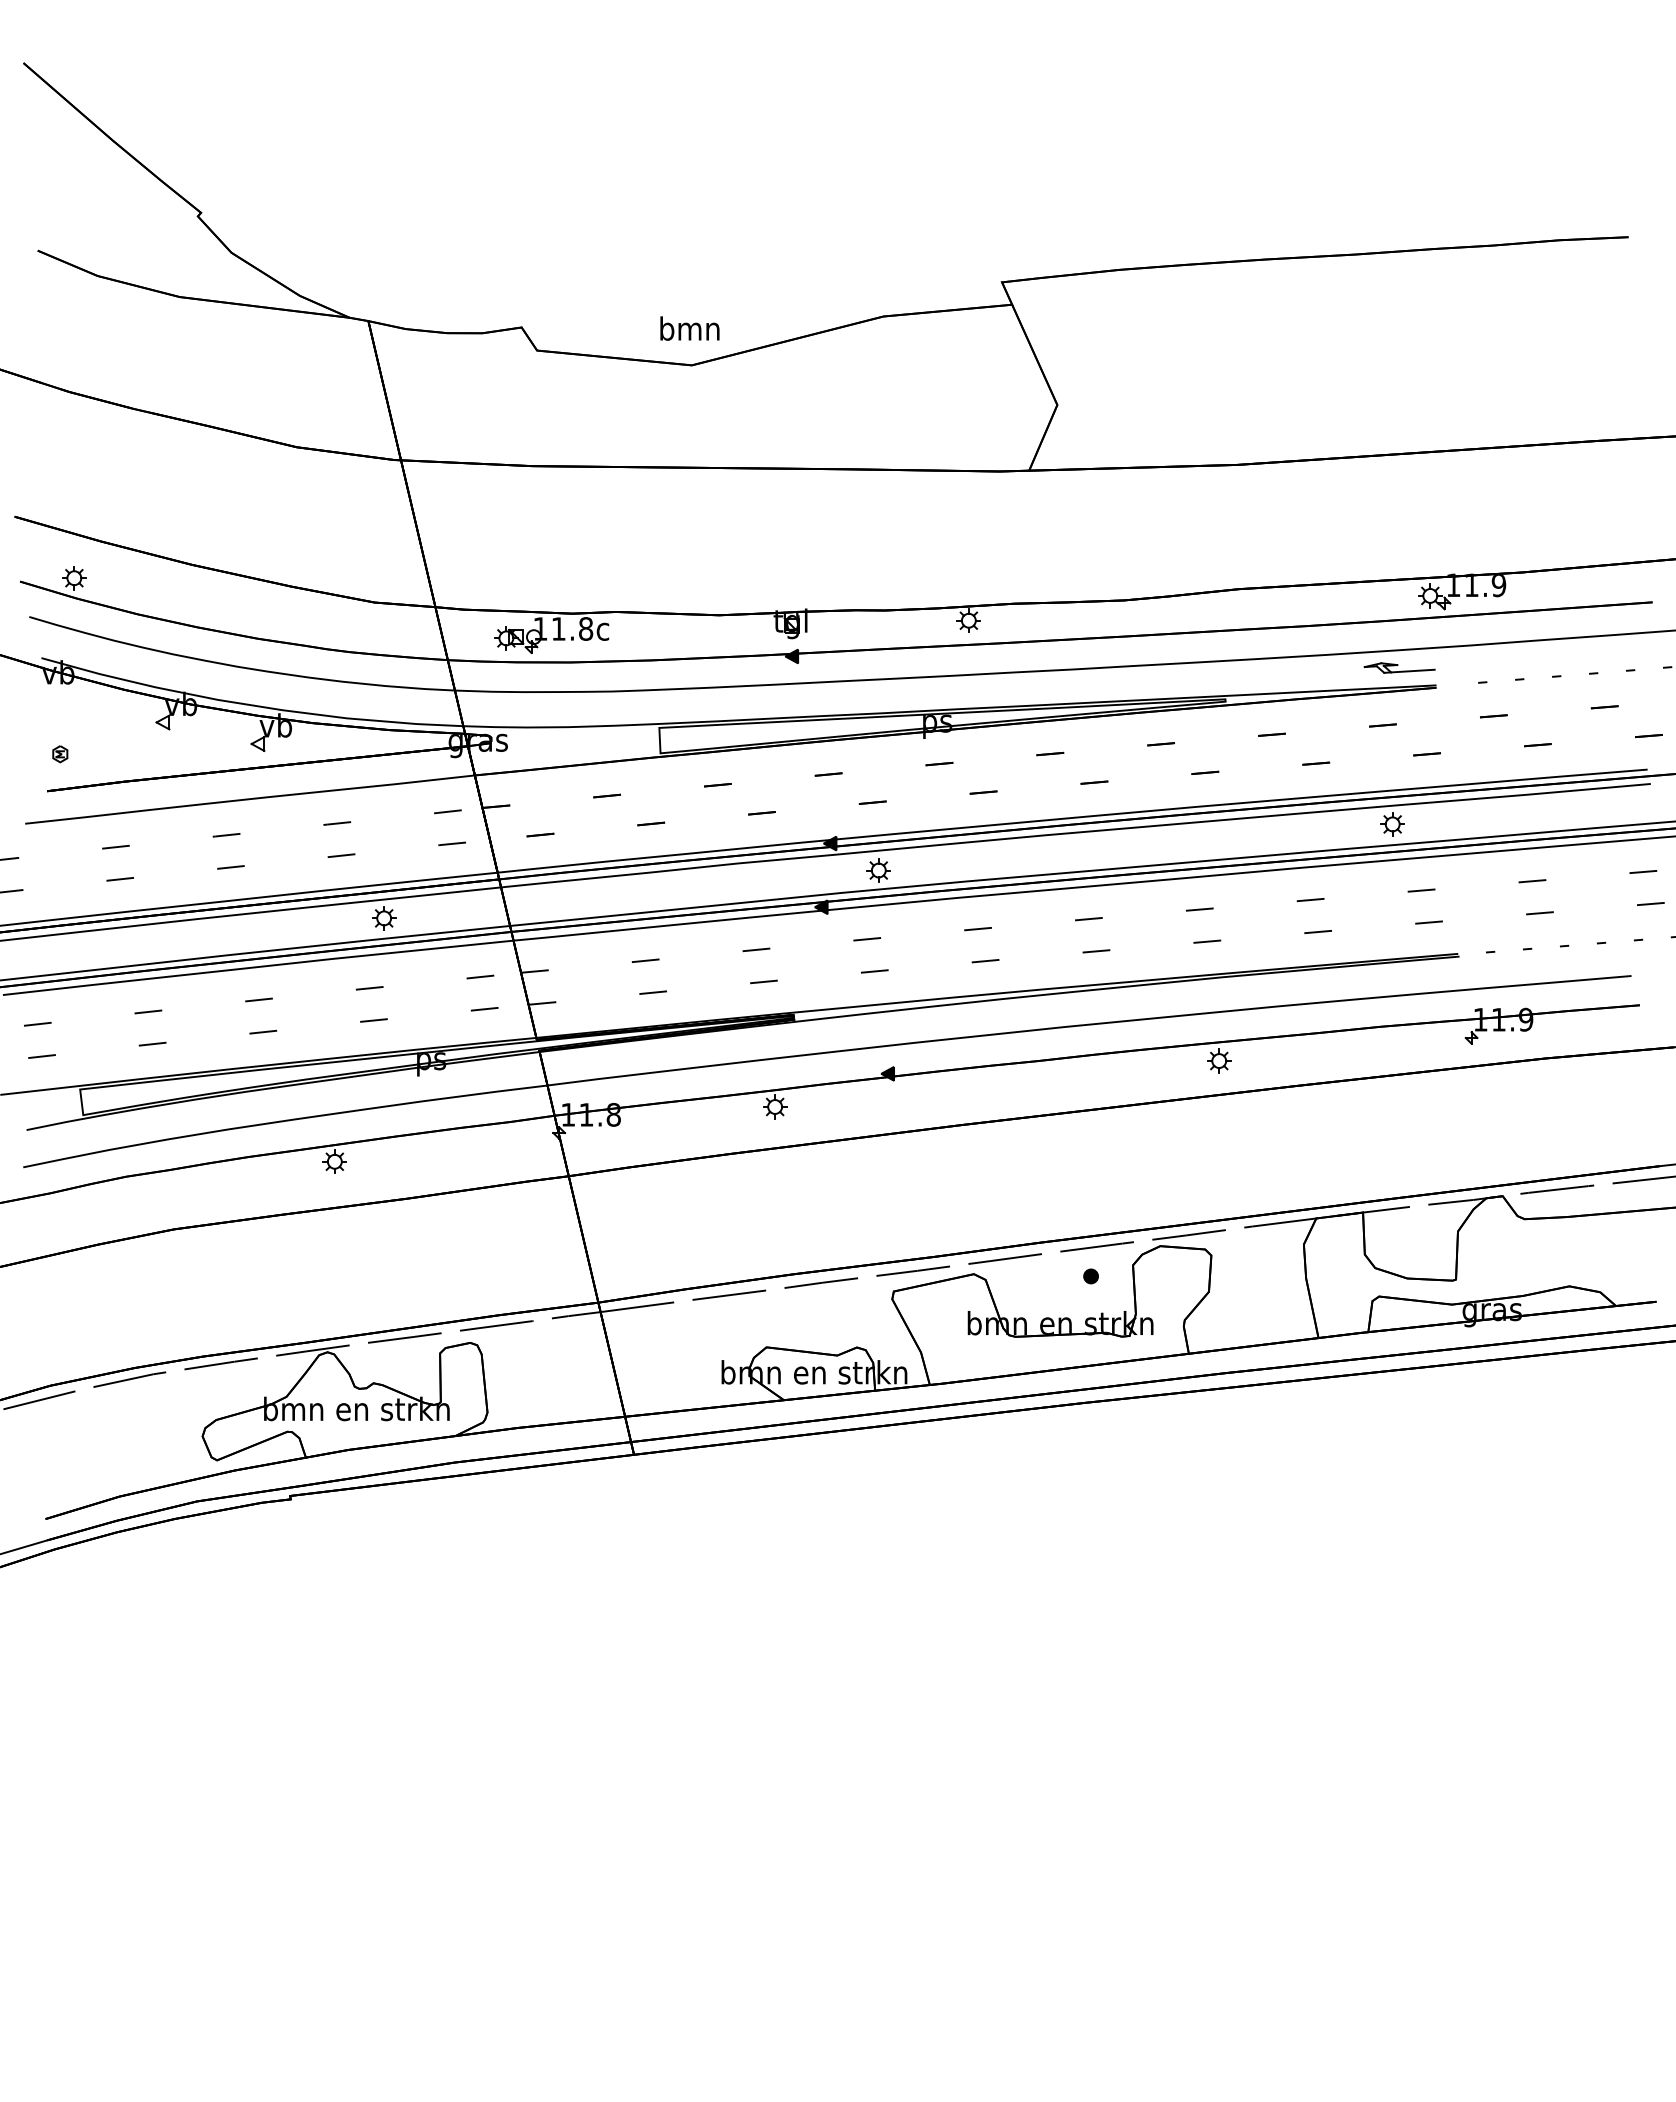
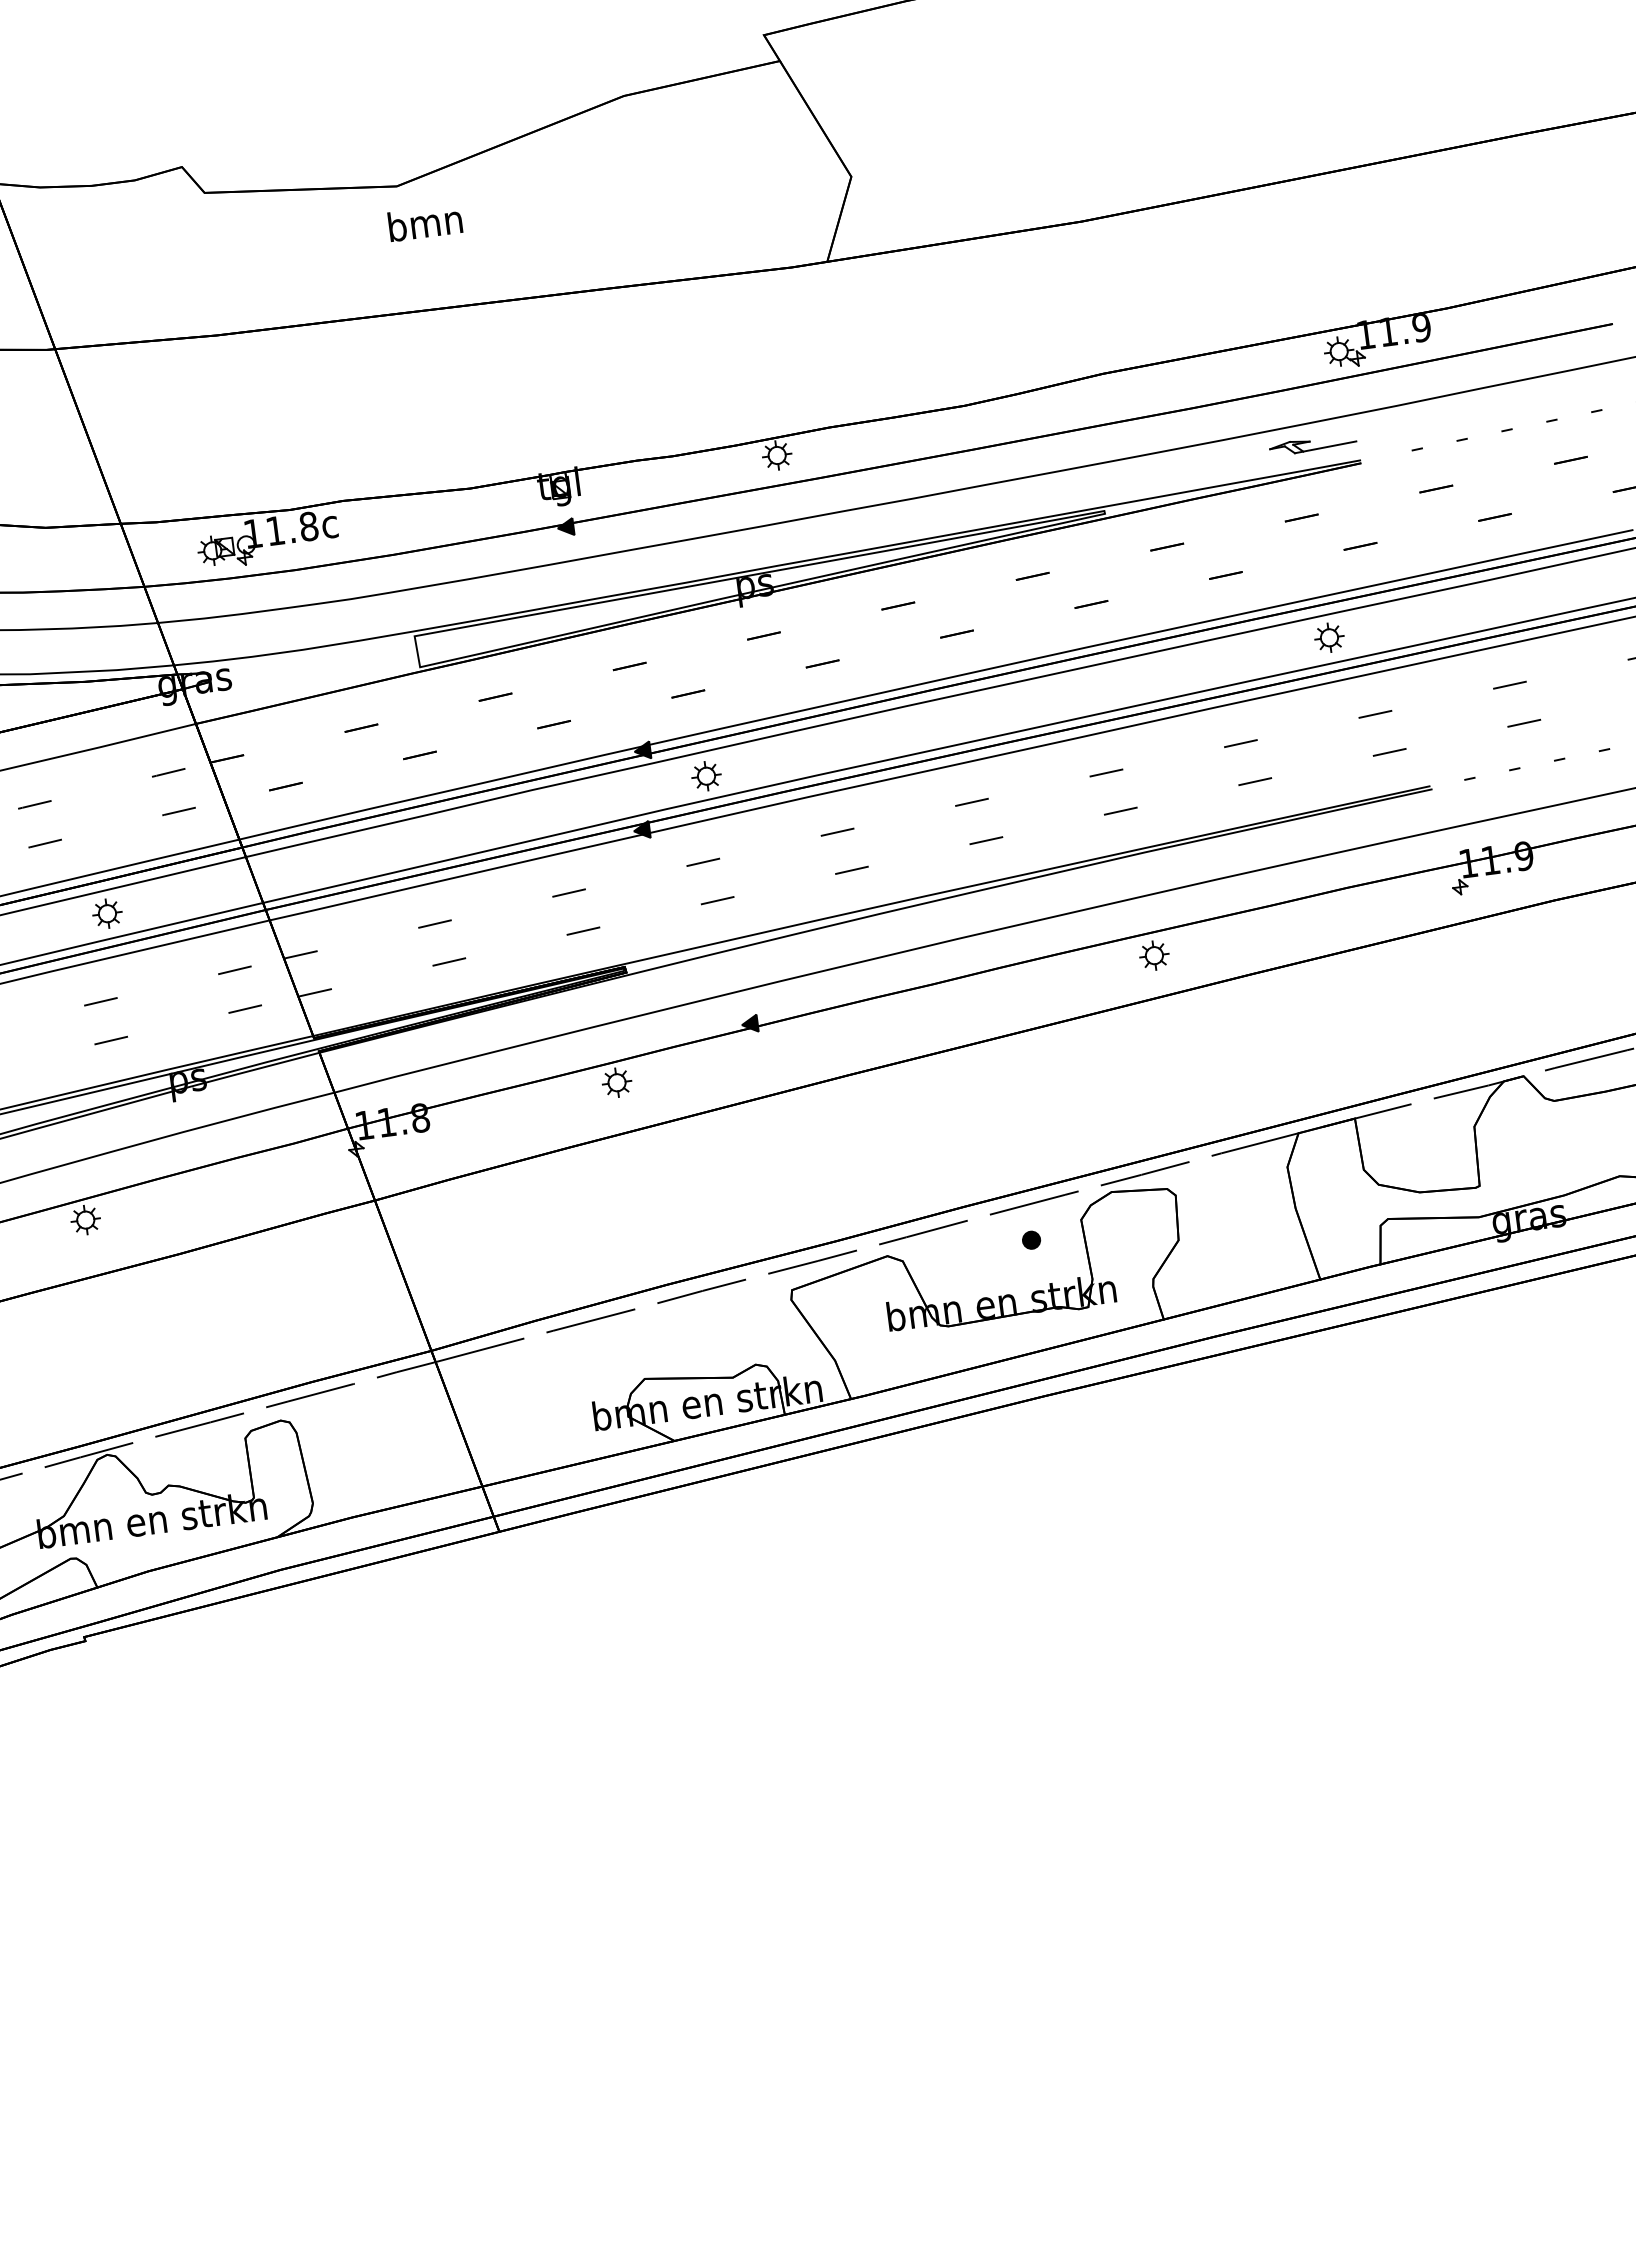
text: (689, 328) -> (424, 222), moved

